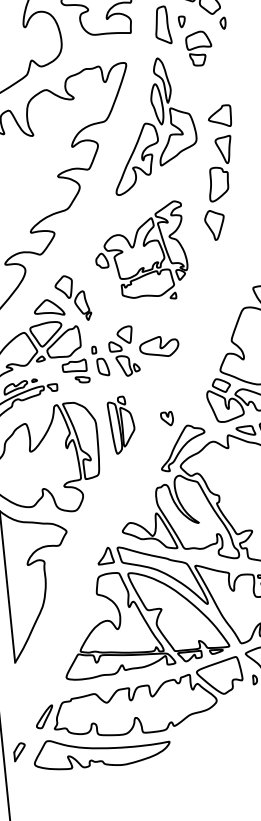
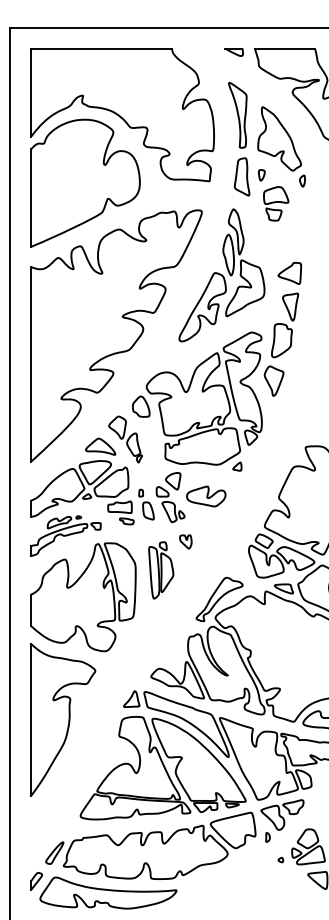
part: (140, 253) -> (197, 401), size x1.43
part: (166, 418) -> (185, 541), moved
part: (19, 752) -> (36, 881), moved

